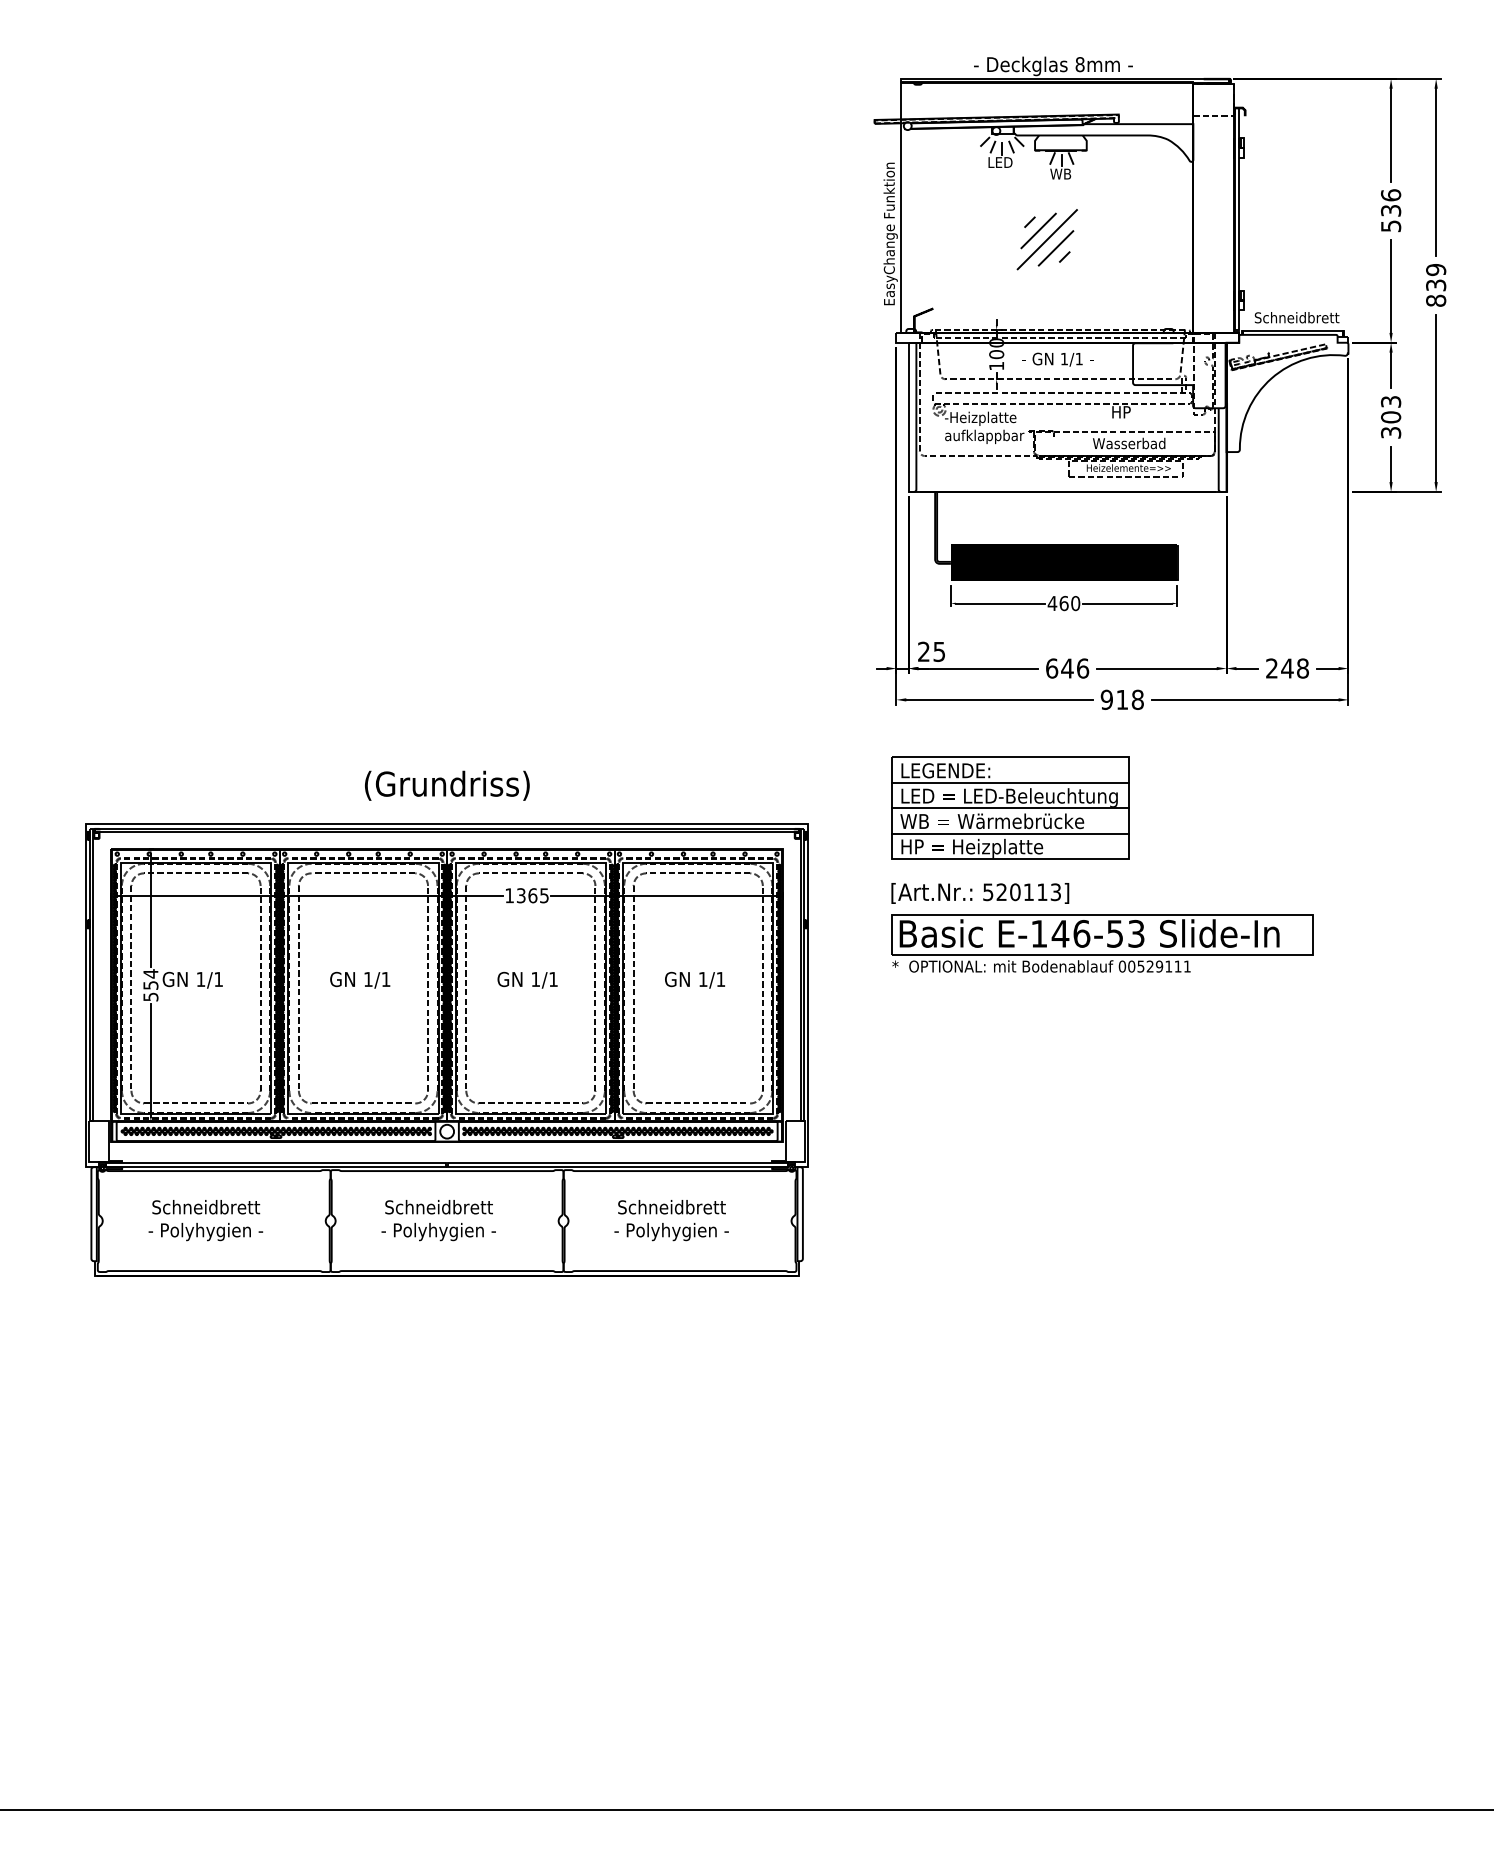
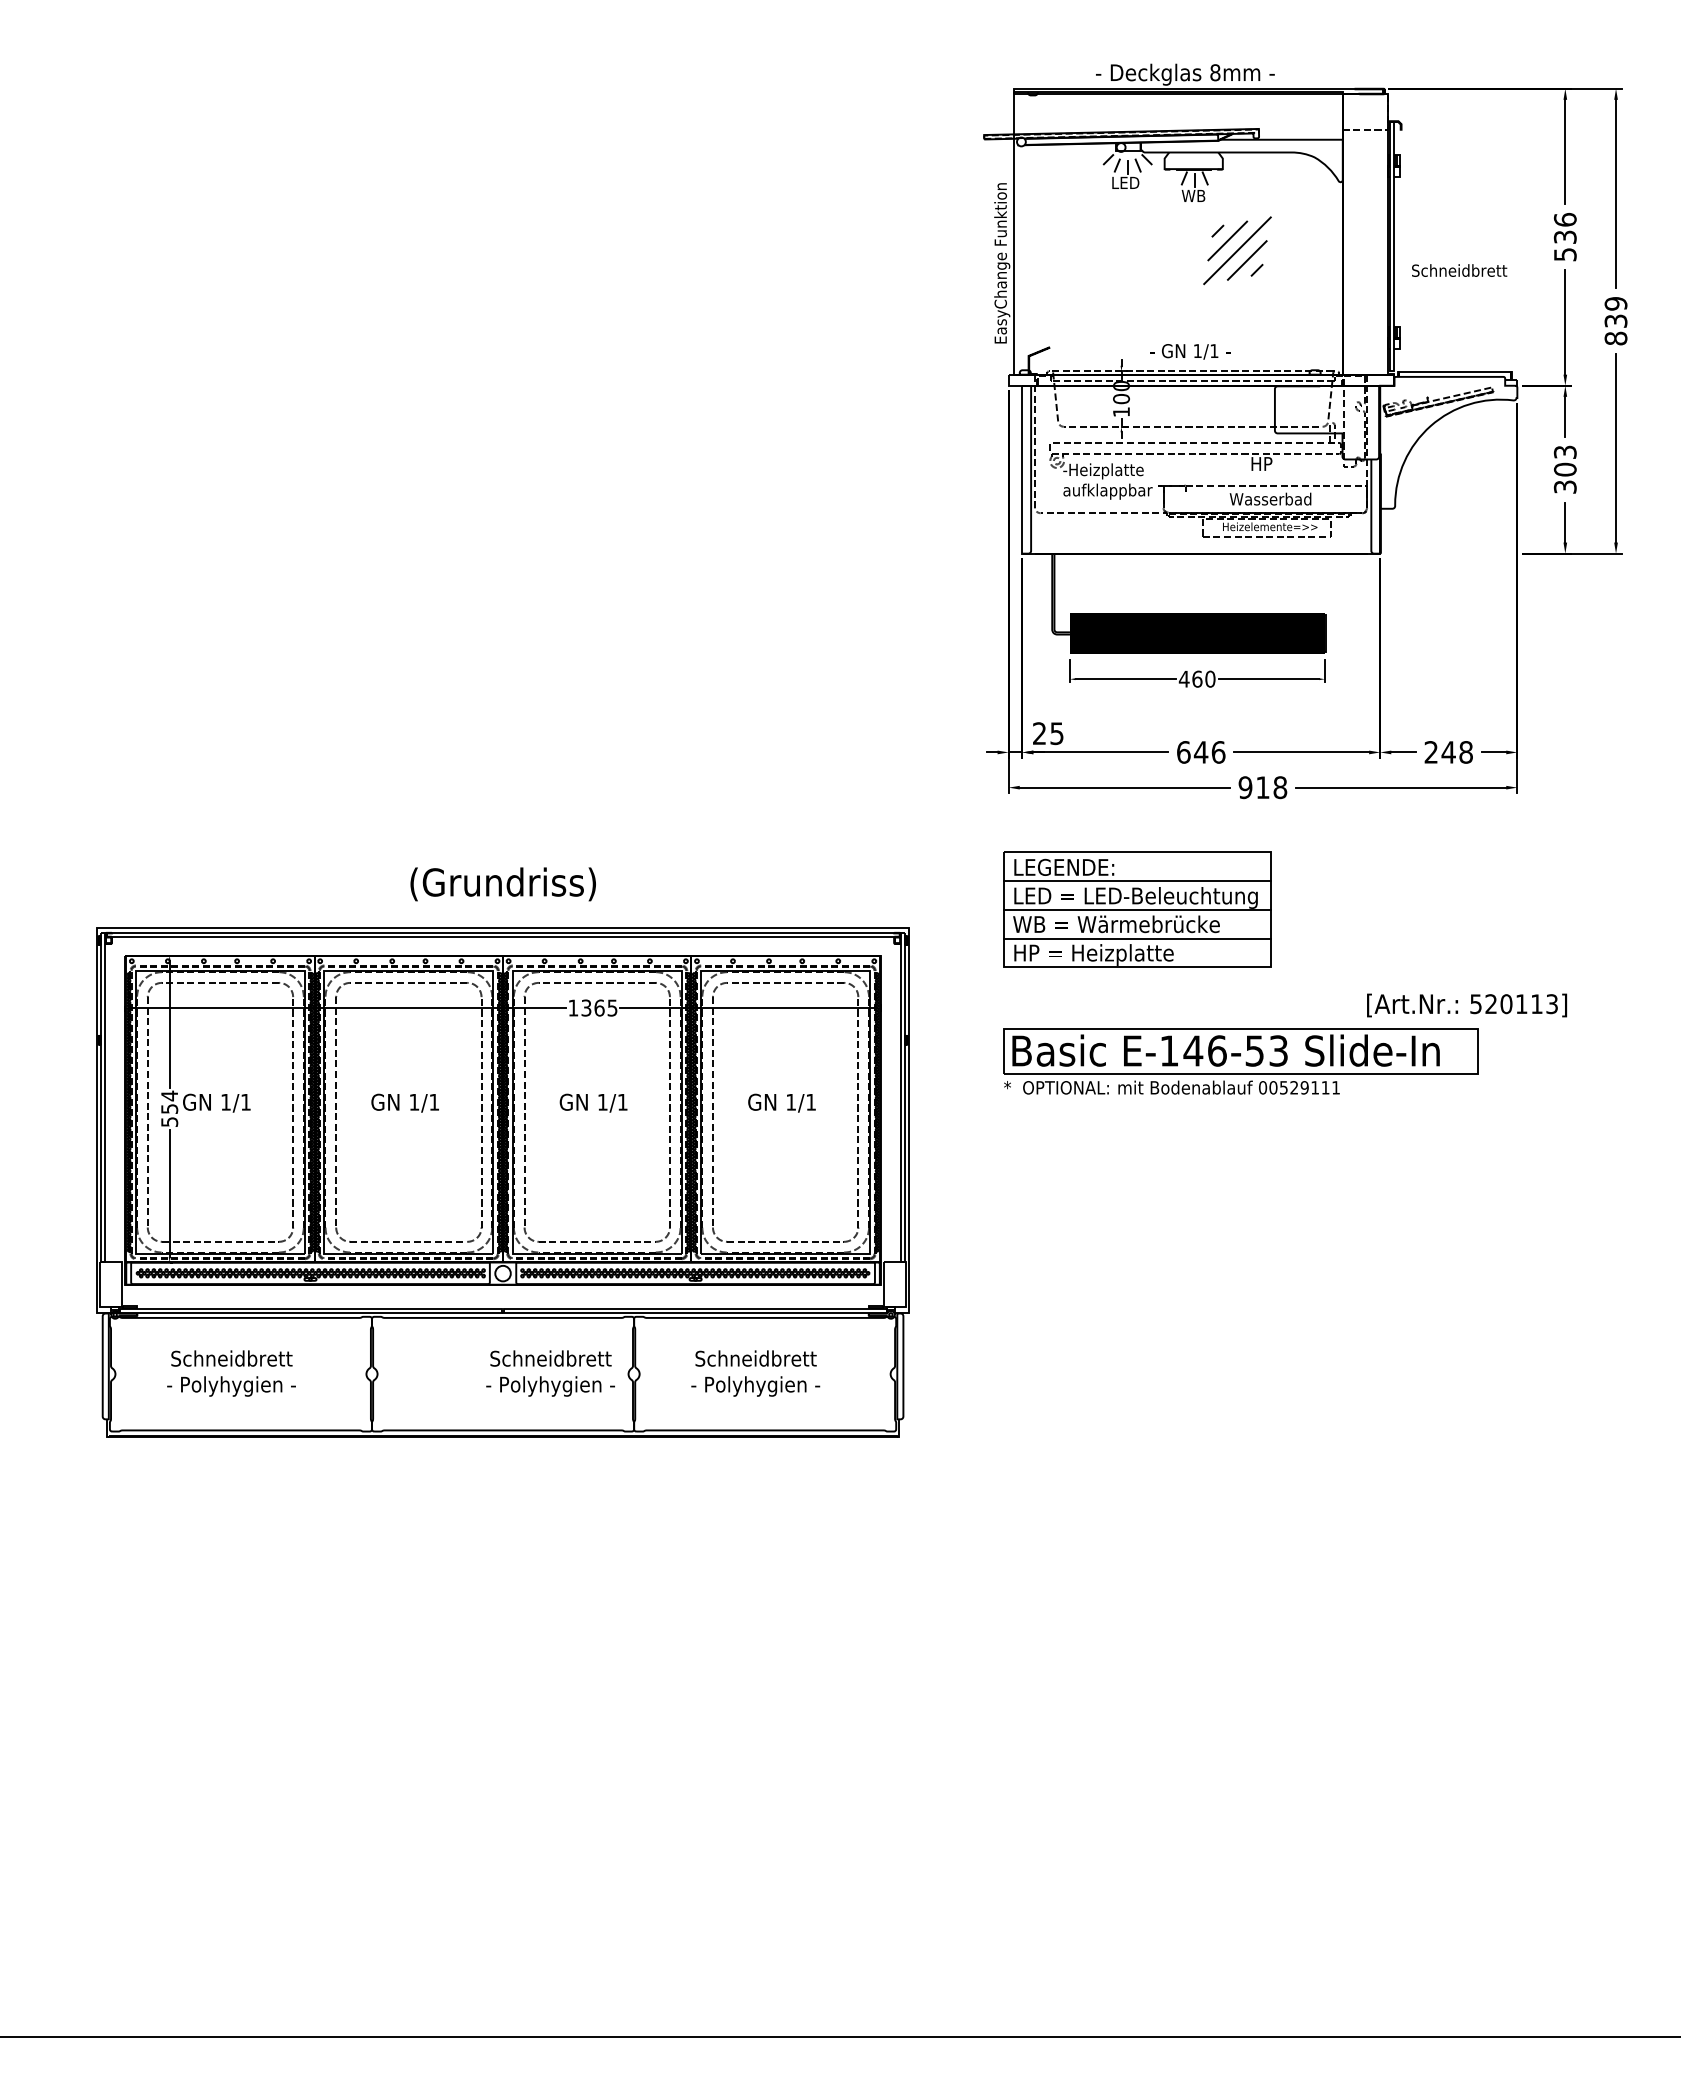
part: (1047, 239) -> (1237, 250), moved
text: (1297, 317) -> (1459, 270), moved
text: (1058, 359) -> (1190, 351), moved
text: (980, 893) -> (1467, 1005), moved
text: (438, 1220) -> (550, 1373), moved

